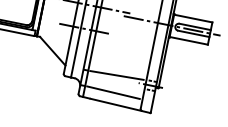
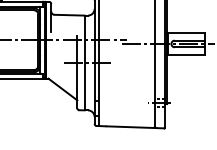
line: (116, 74) -> (126, 99), removed
line: (113, 92) -> (126, 116), removed

